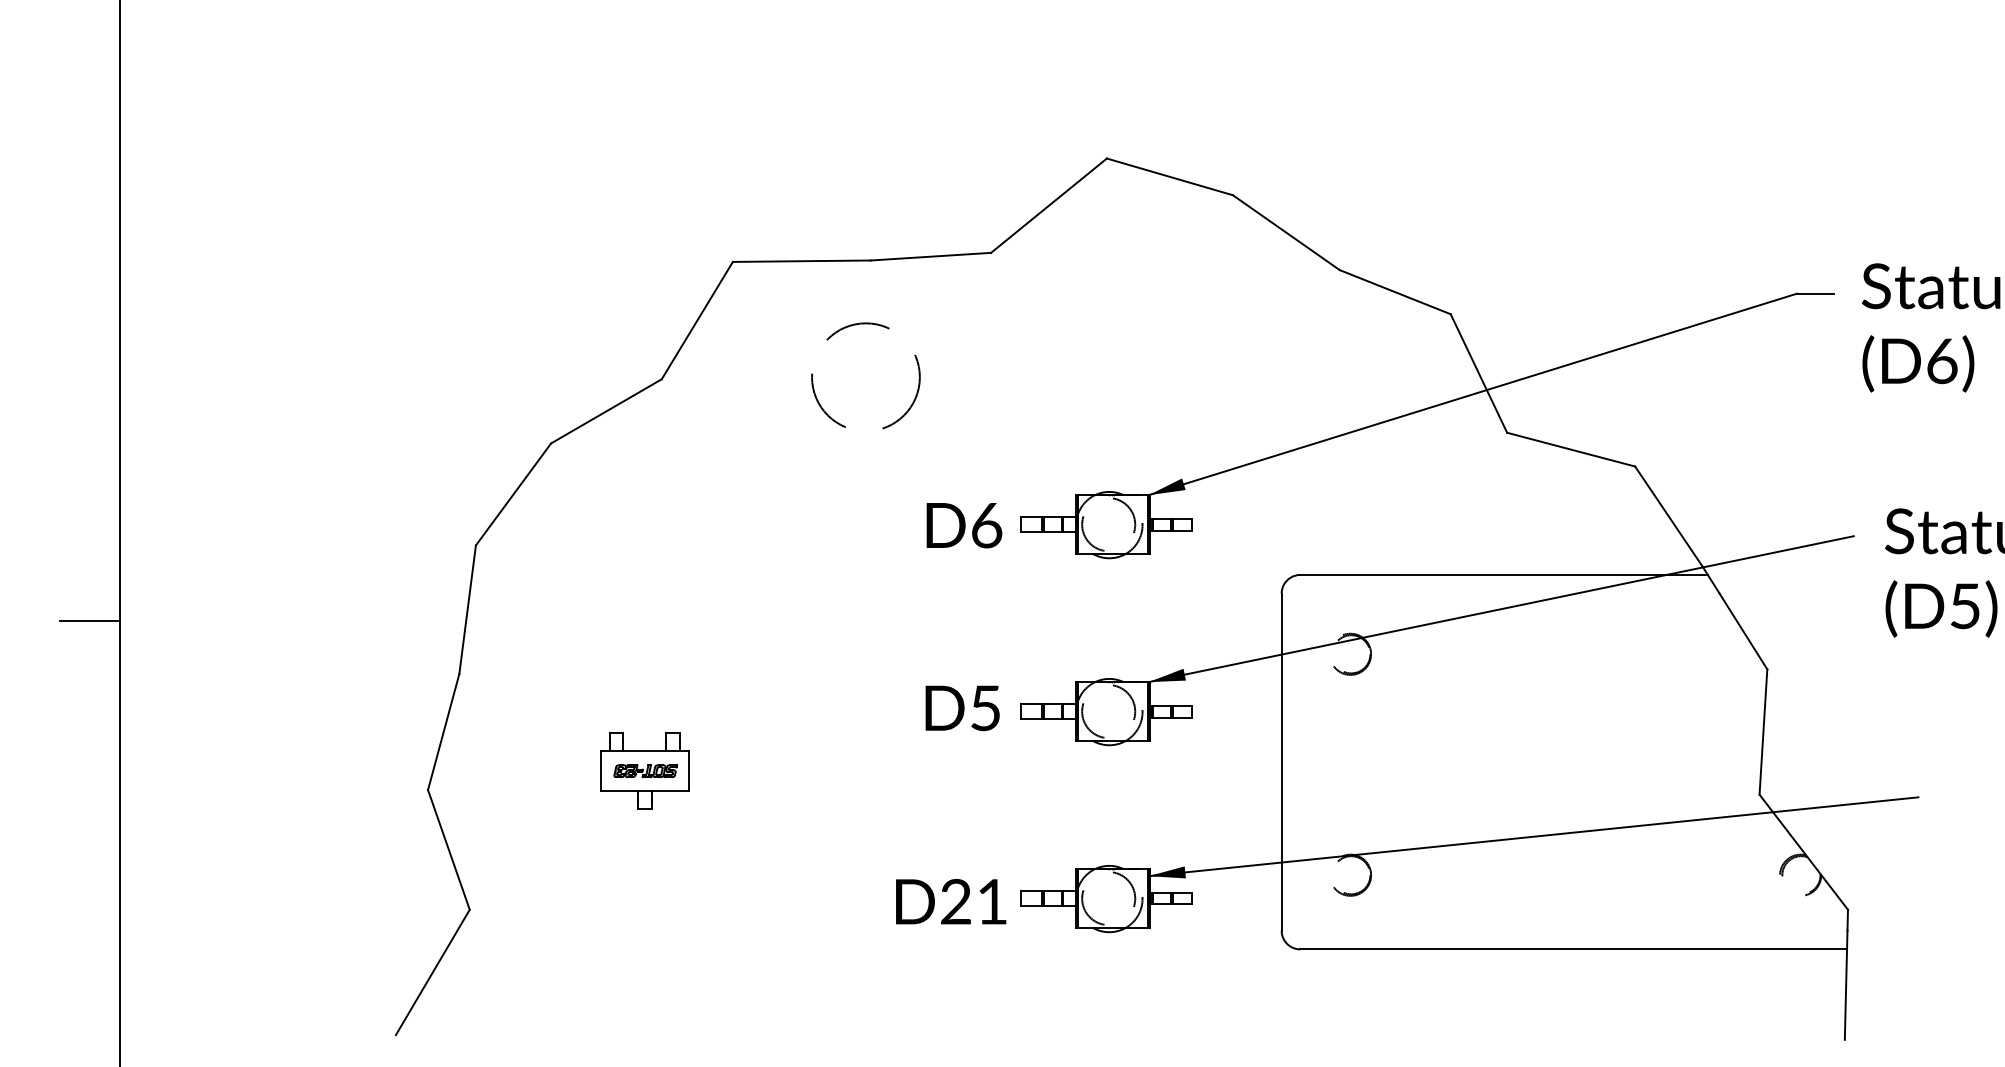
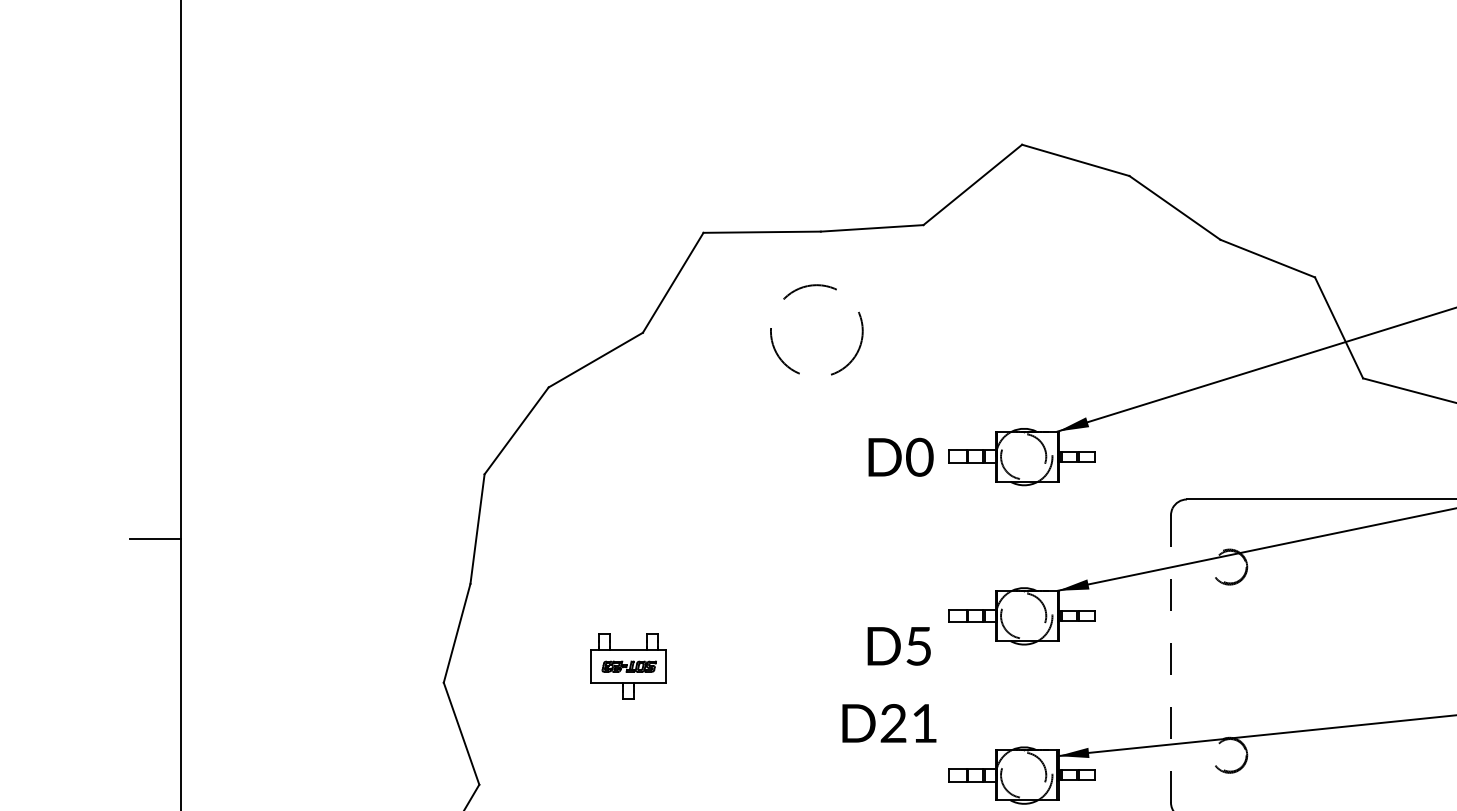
text: (986, 525) -> (919, 457), D6 -> D0
text: (962, 708) -> (899, 646), moved
line: (1281, 762) -> (1170, 659), solid -> dashed
text: (951, 901) -> (889, 723), moved

